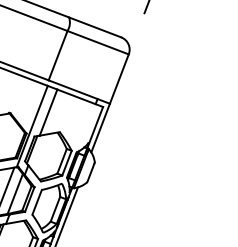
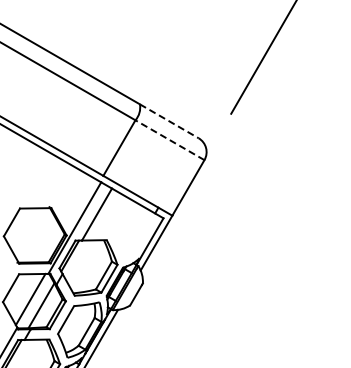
line: (95, 27) -> (169, 121), solid -> dashed
line: (97, 42) -> (169, 140), solid -> dashed

